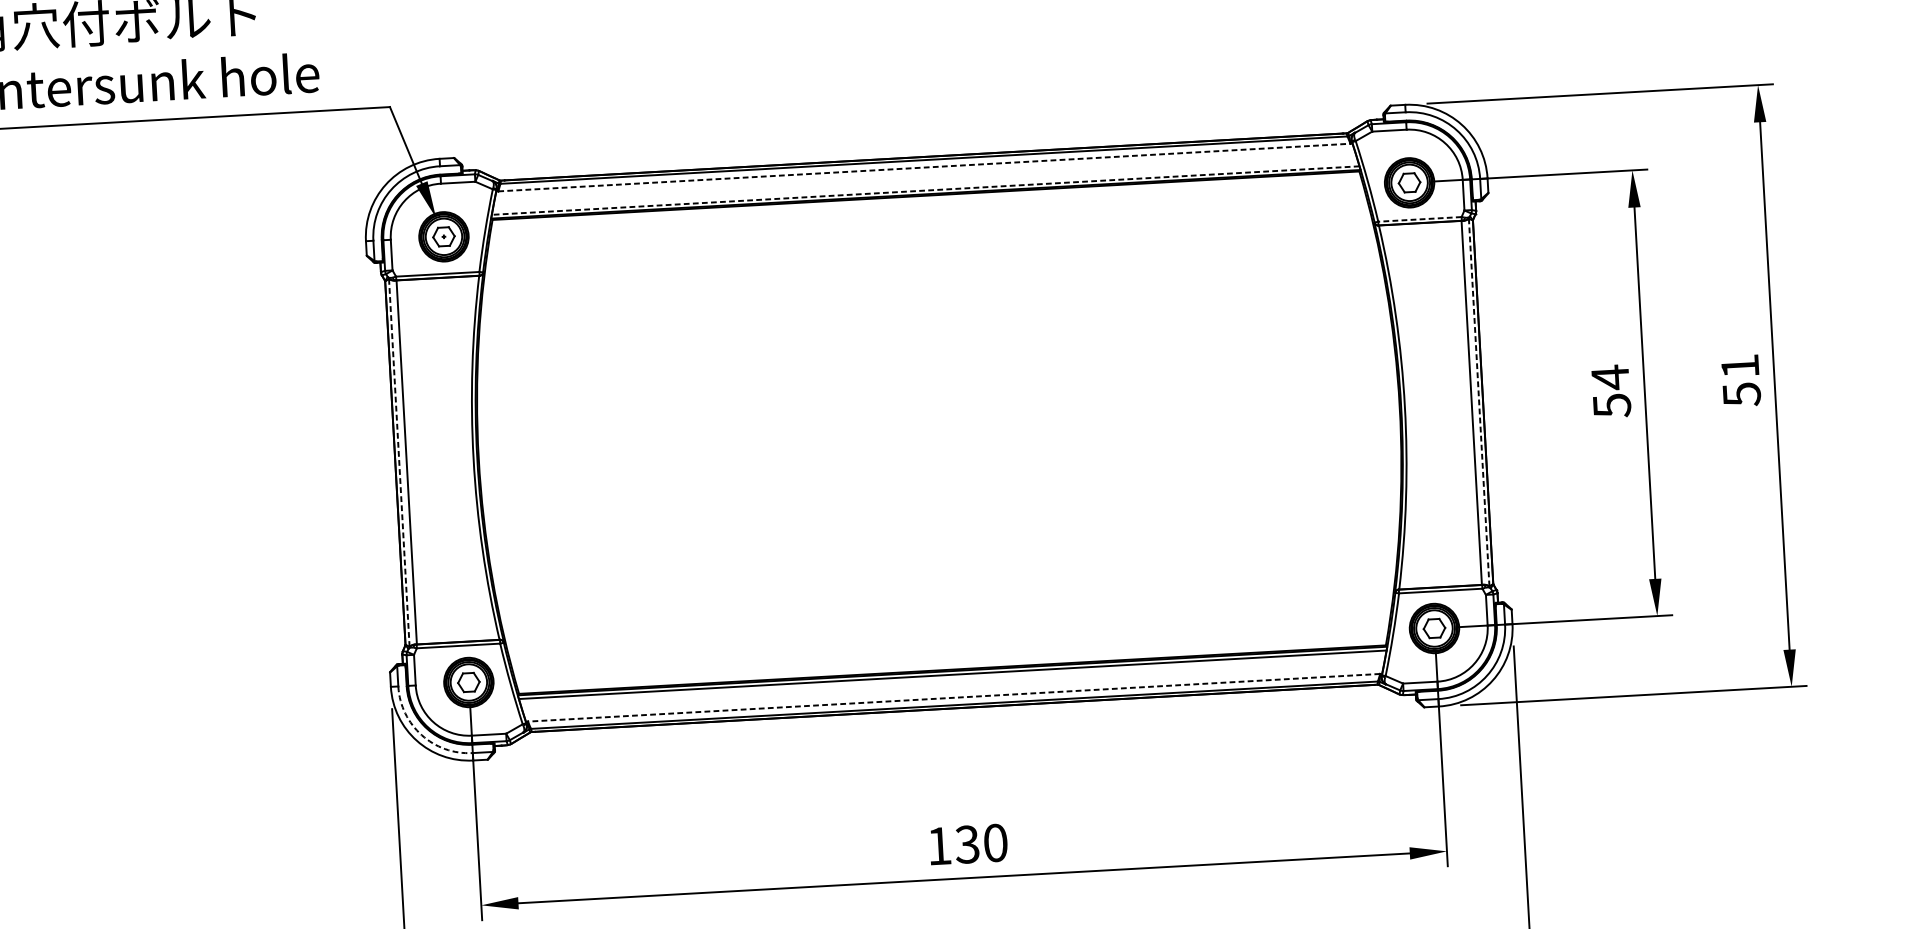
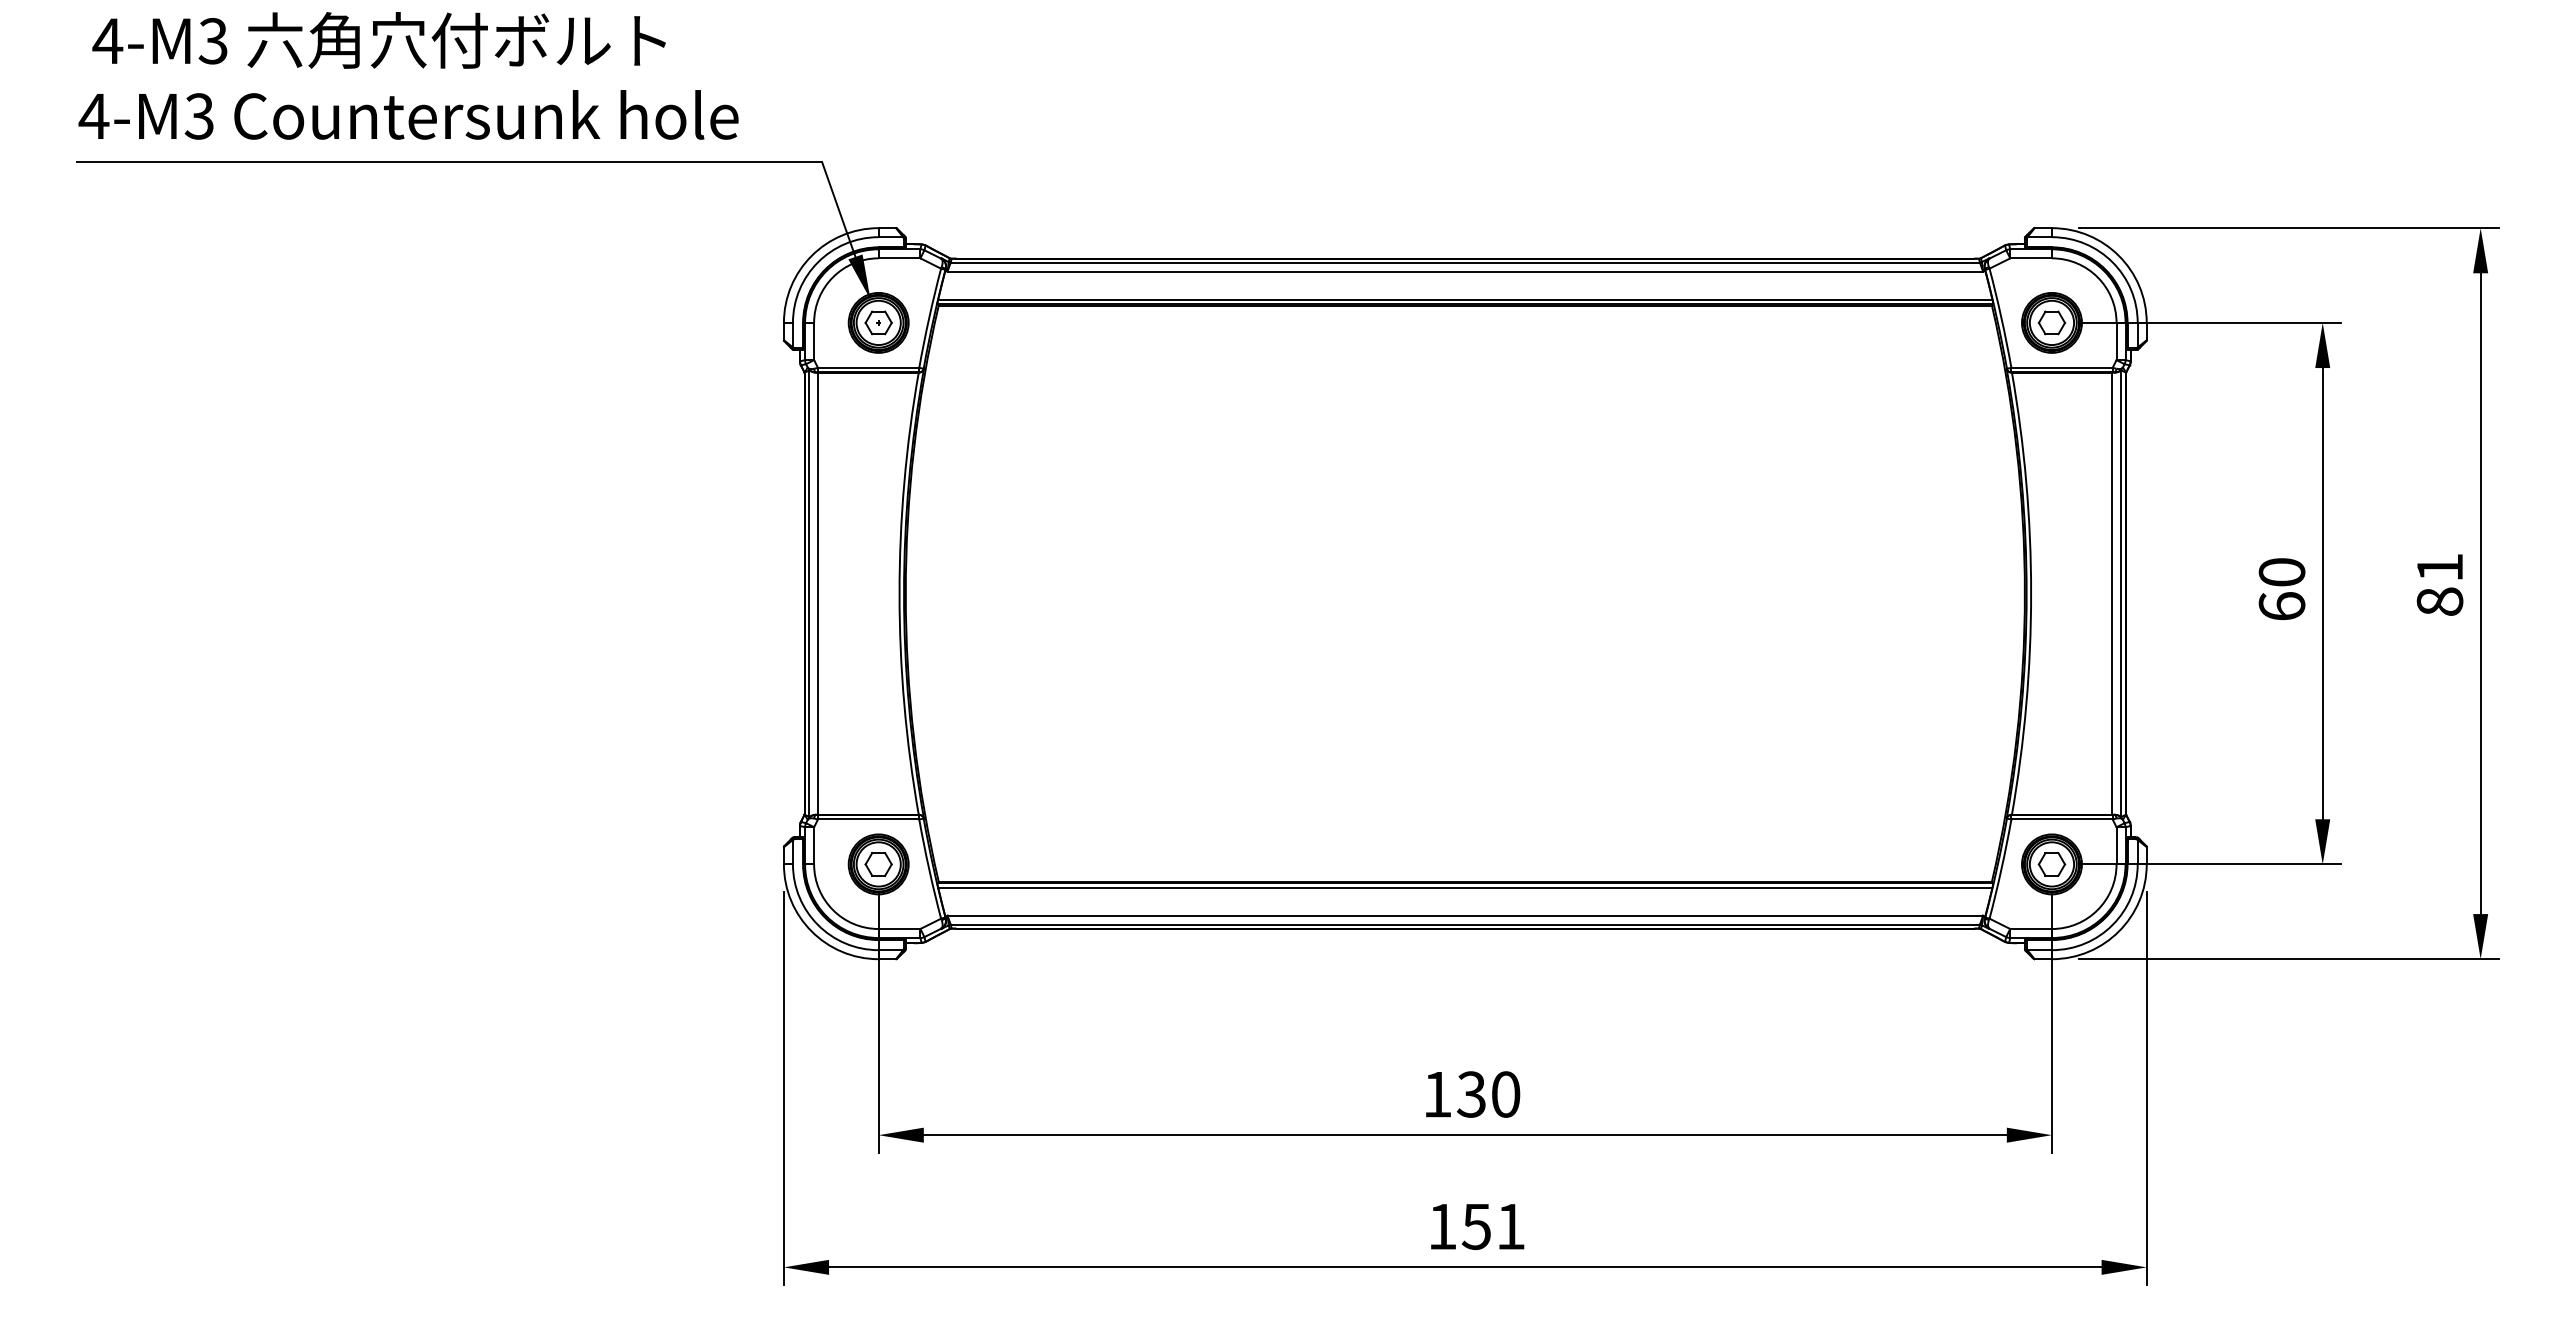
line: (924, 167) -> (1465, 271), dashed -> solid
line: (925, 190) -> (1464, 299), dashed -> solid
line: (1420, 219) -> (2062, 367), dashed -> solid
text: (1610, 391) -> (2281, 589), 54 -> 60
text: (1741, 394) -> (2439, 601), 51 -> 81
line: (1479, 402) -> (2121, 593), dashed -> solid
line: (399, 463) -> (809, 594), dashed -> solid
line: (954, 697) -> (1465, 915), dashed -> solid
arc: (422, 735) -> (818, 925), dashed -> solid

